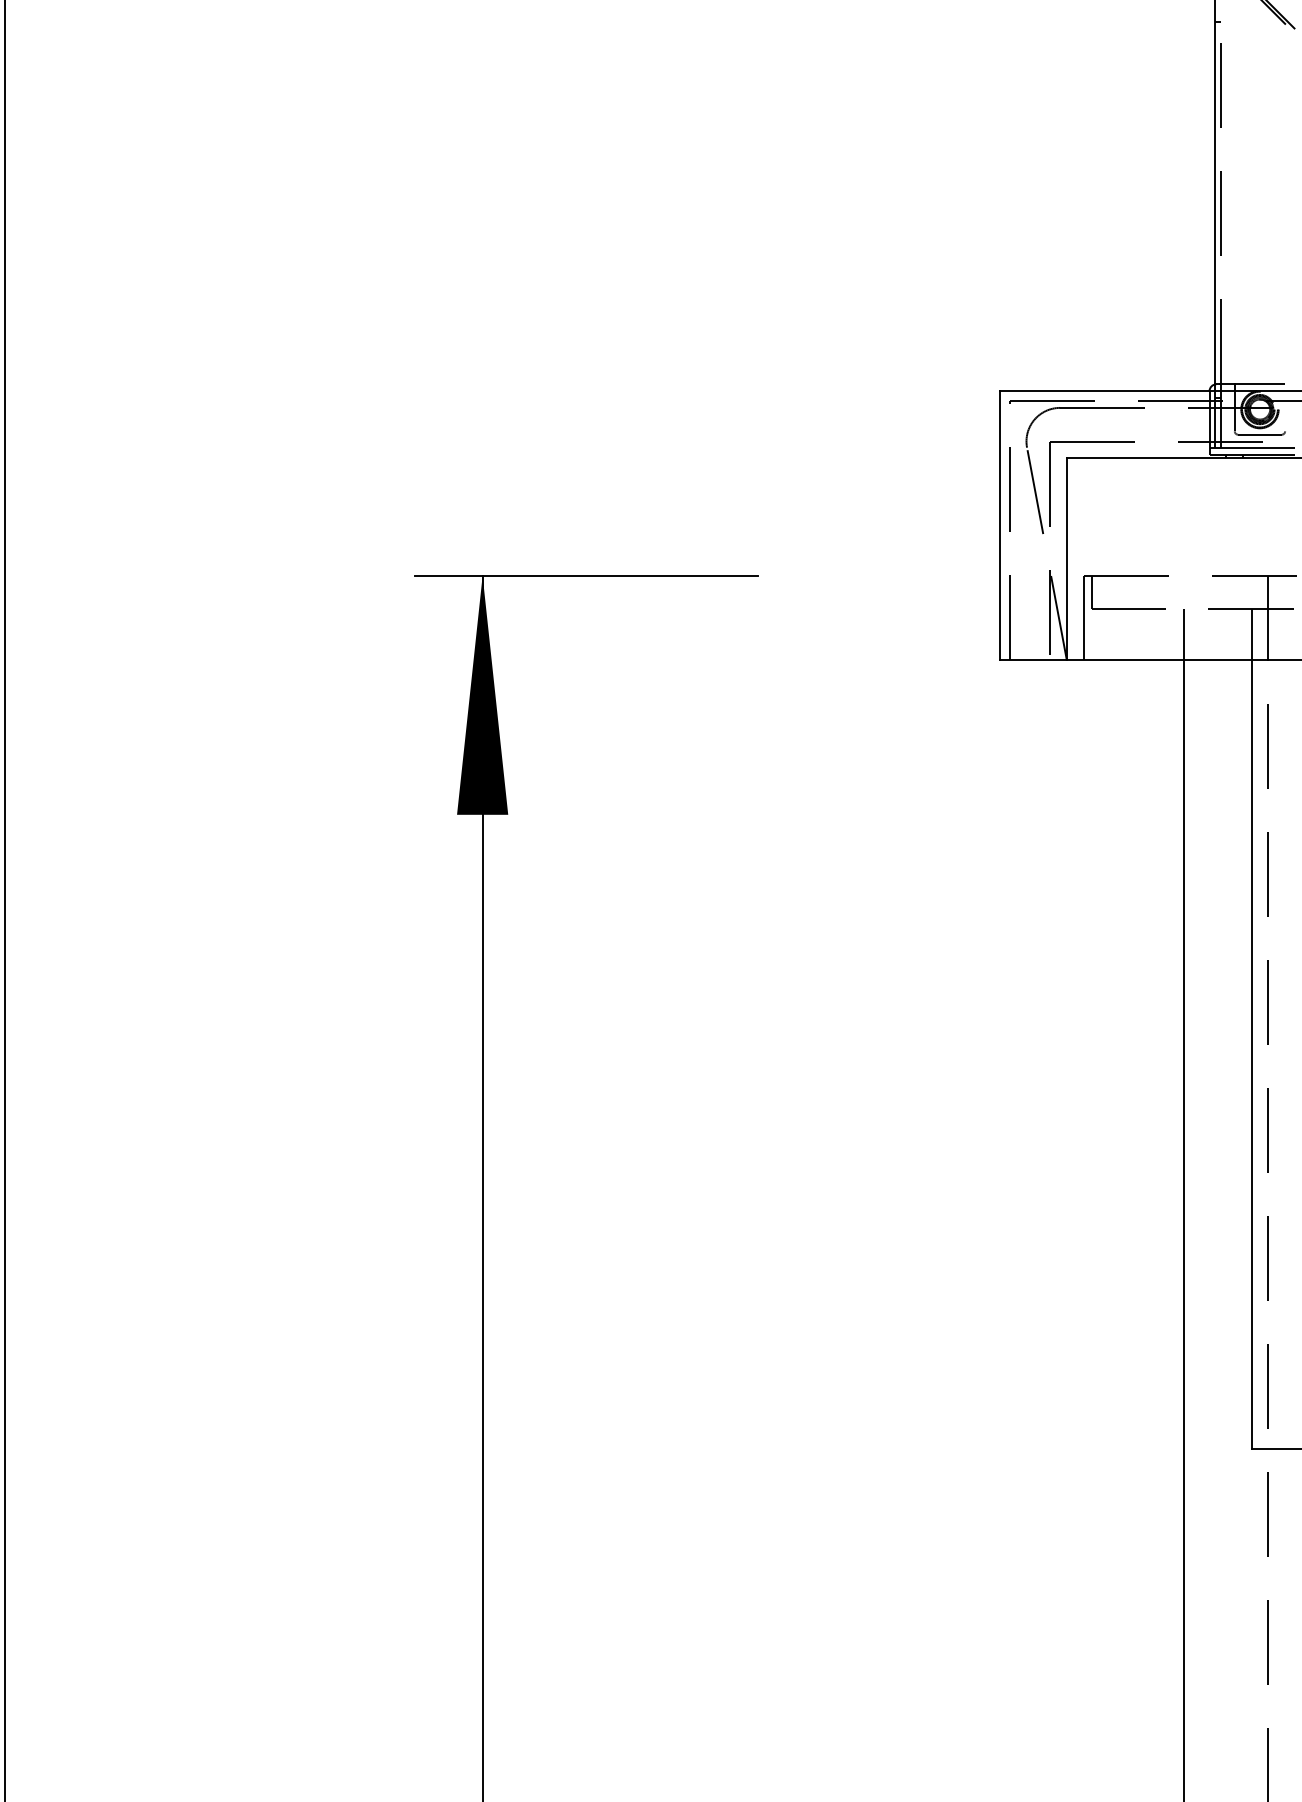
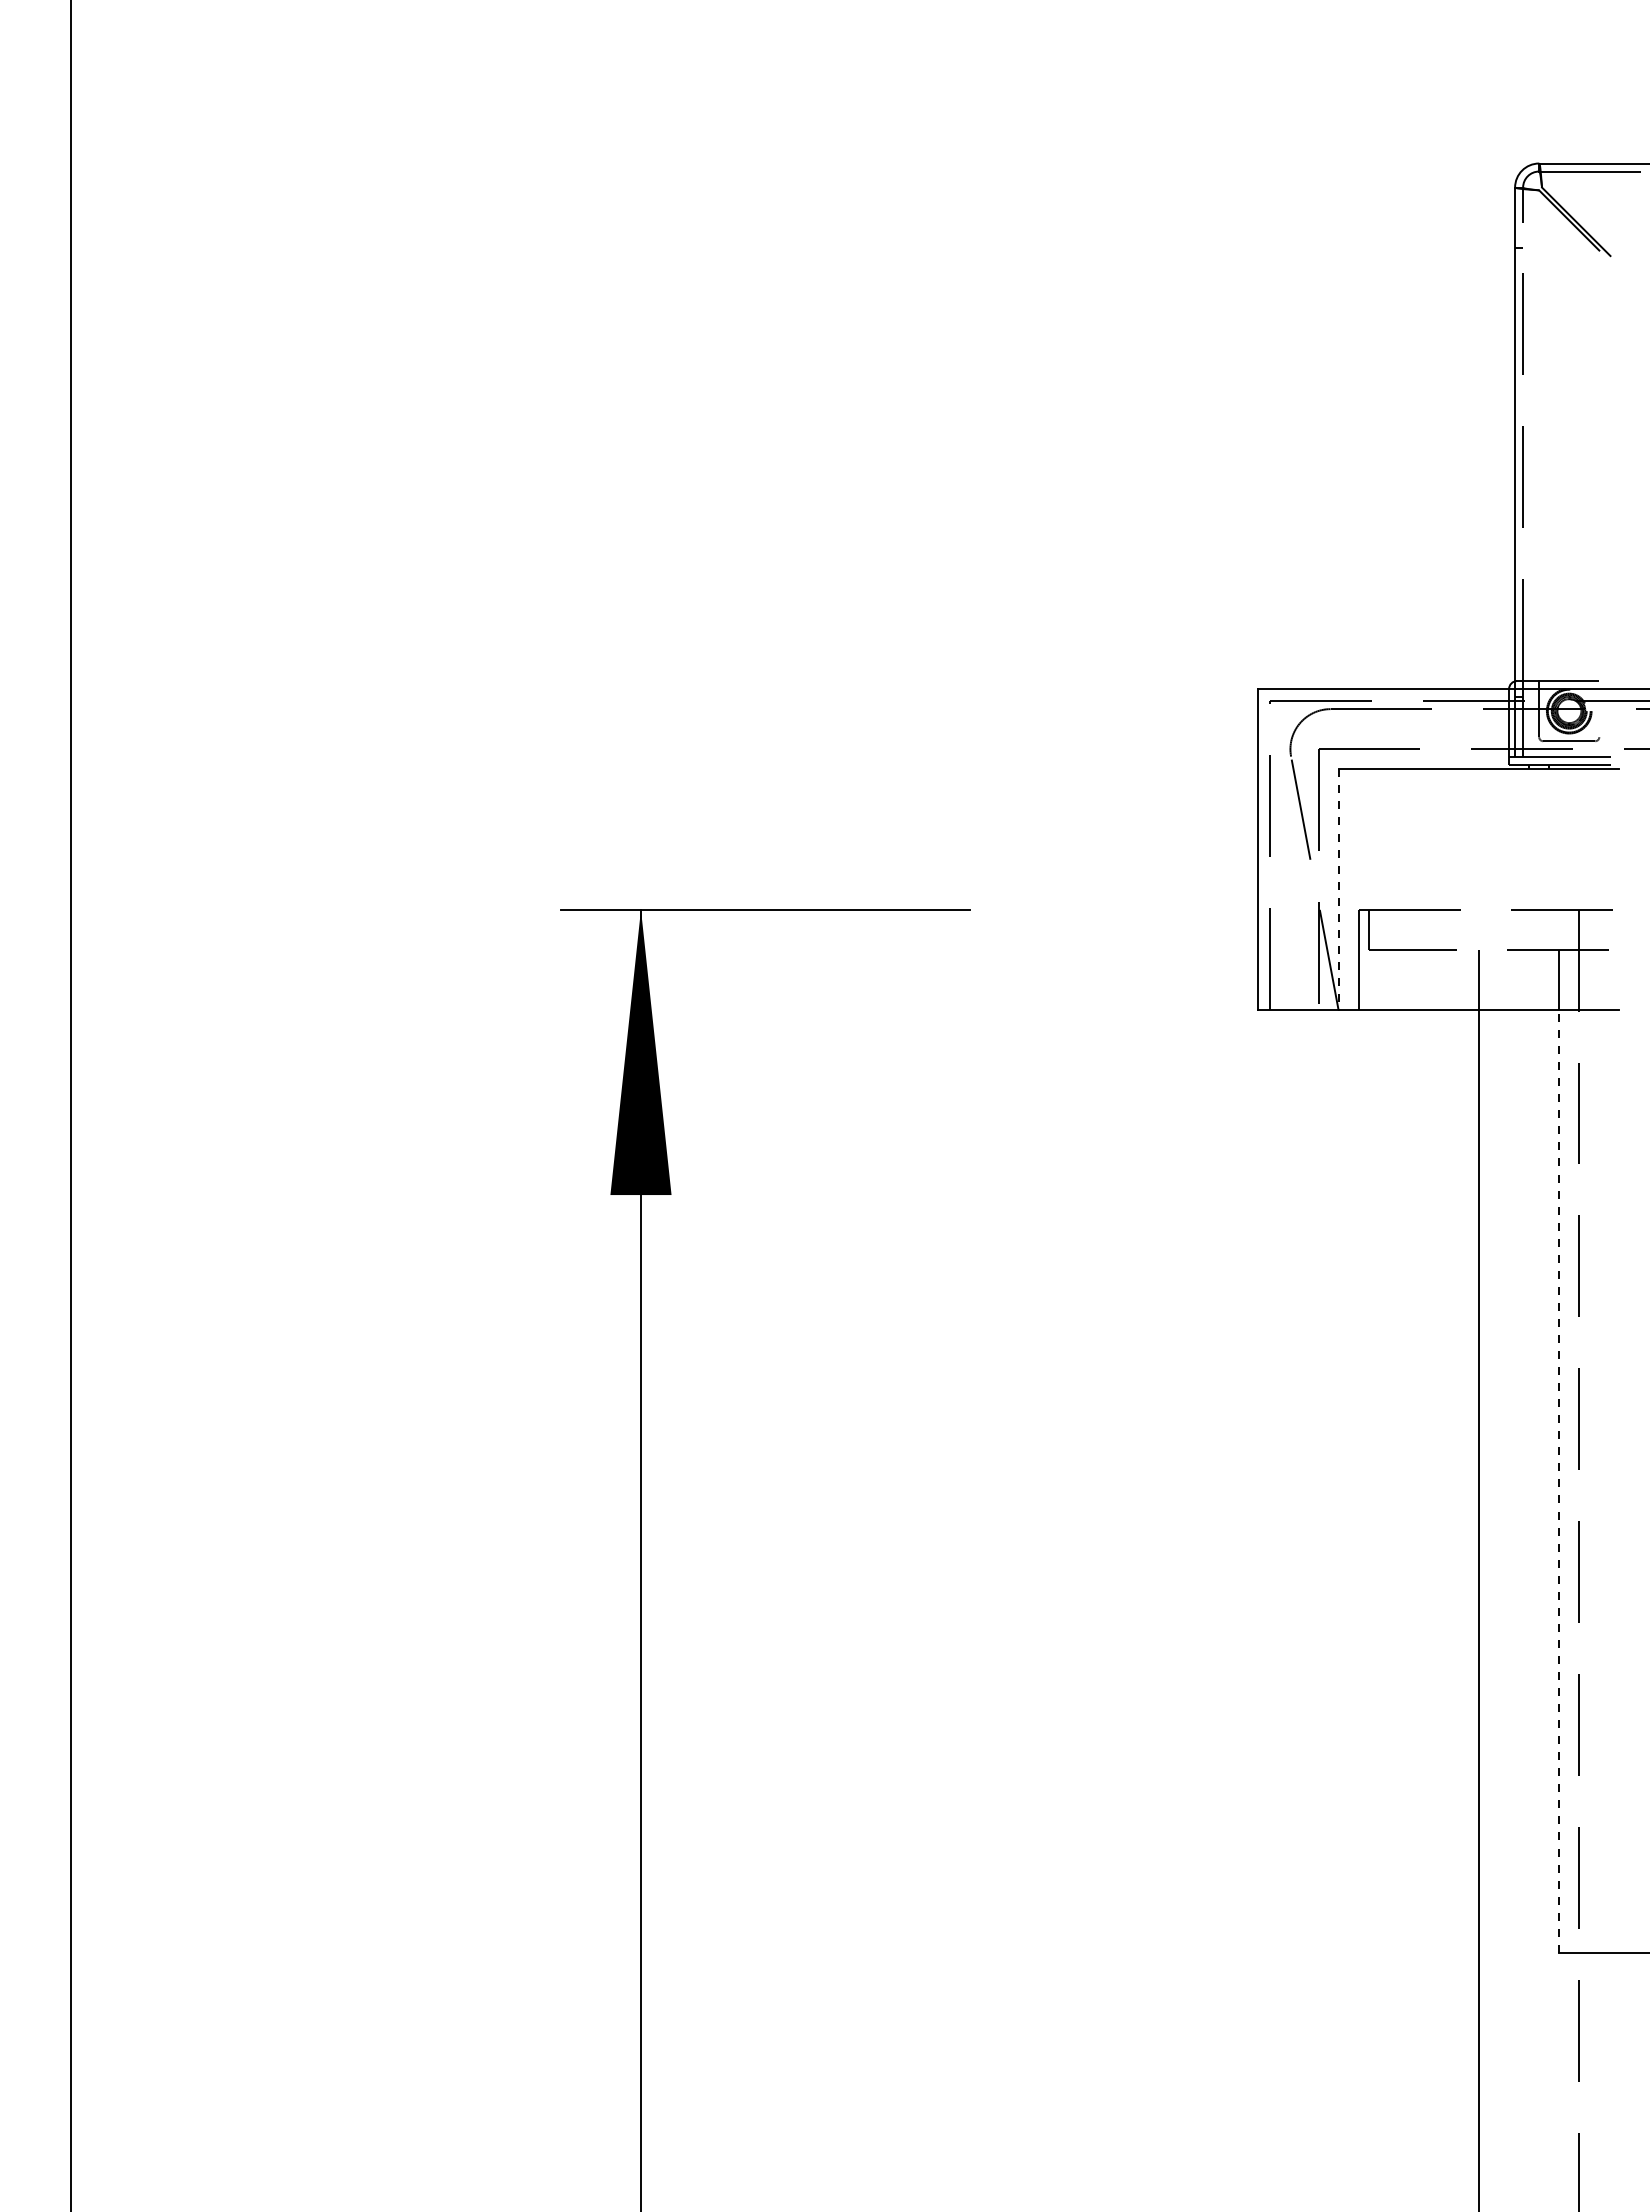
line: (1066, 559) -> (1338, 890), solid -> dashed
line: (1251, 1053) -> (1559, 1480), solid -> dashed

